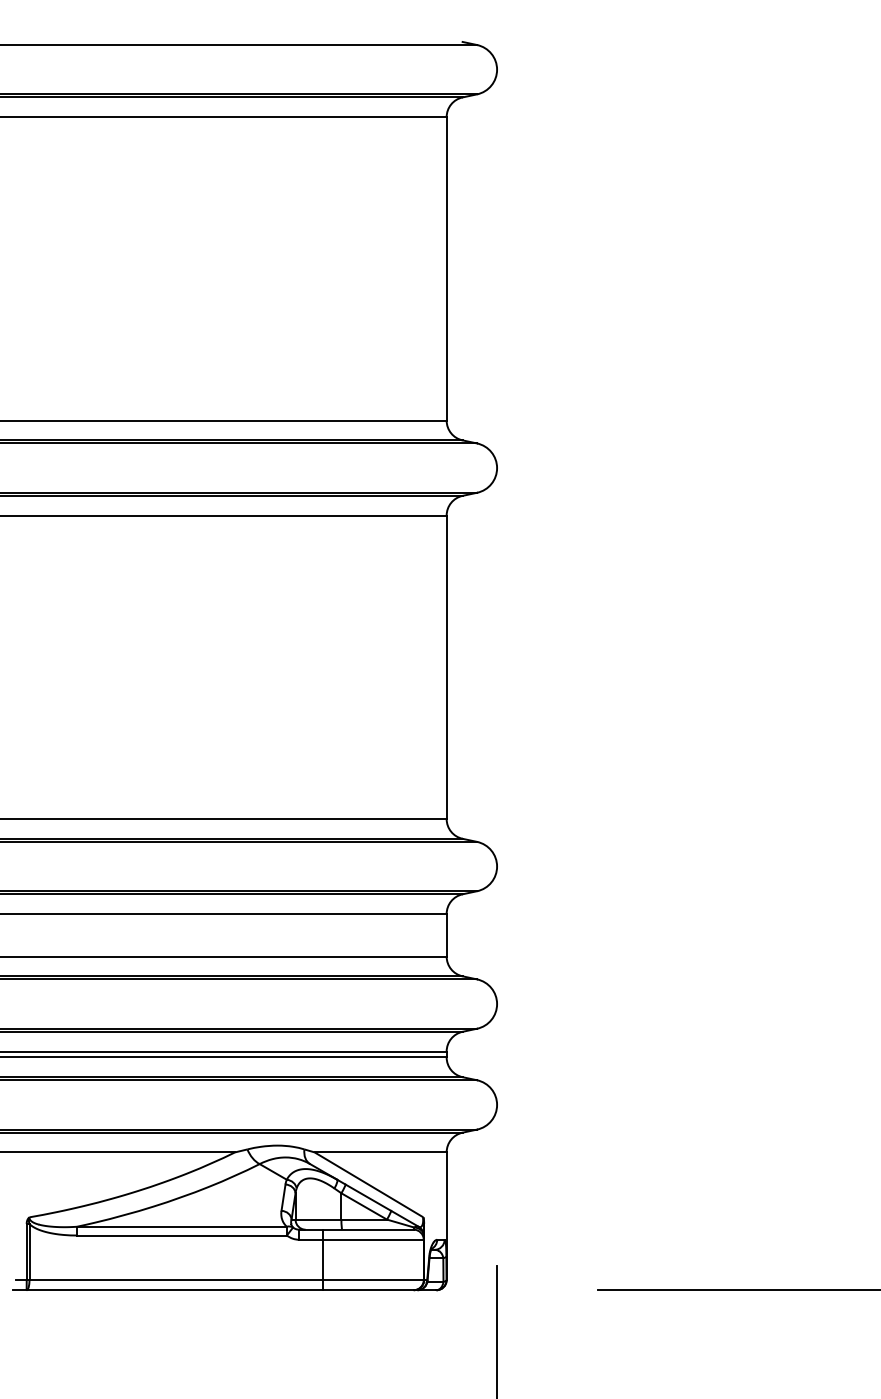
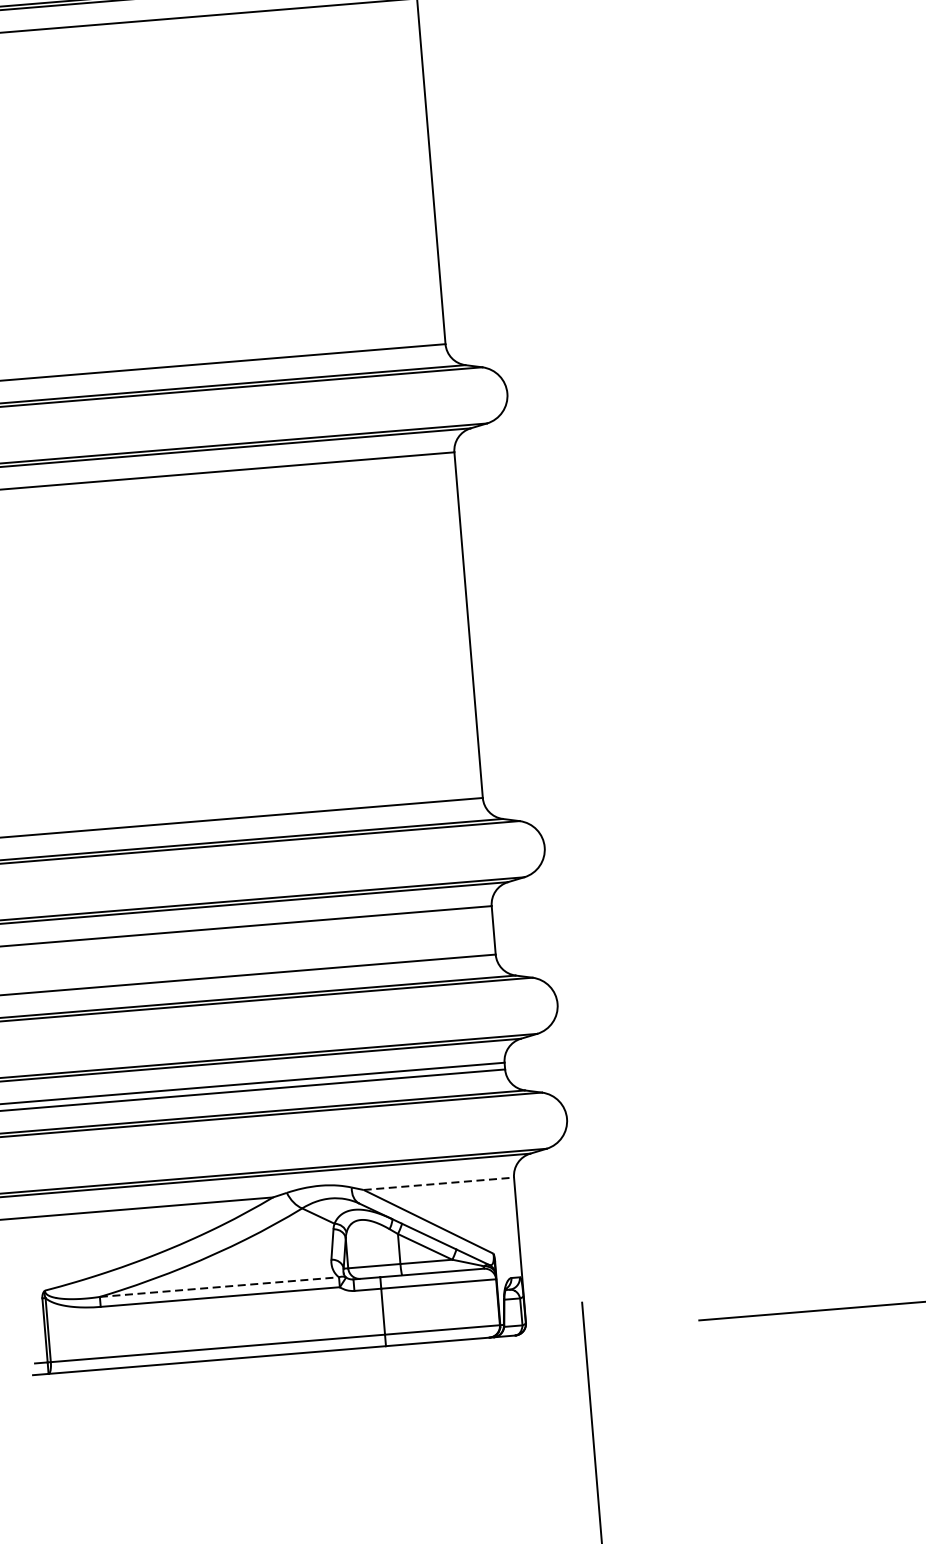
line: (380, 1152) -> (438, 1183), solid -> dashed
line: (181, 1226) -> (218, 1286), solid -> dashed

